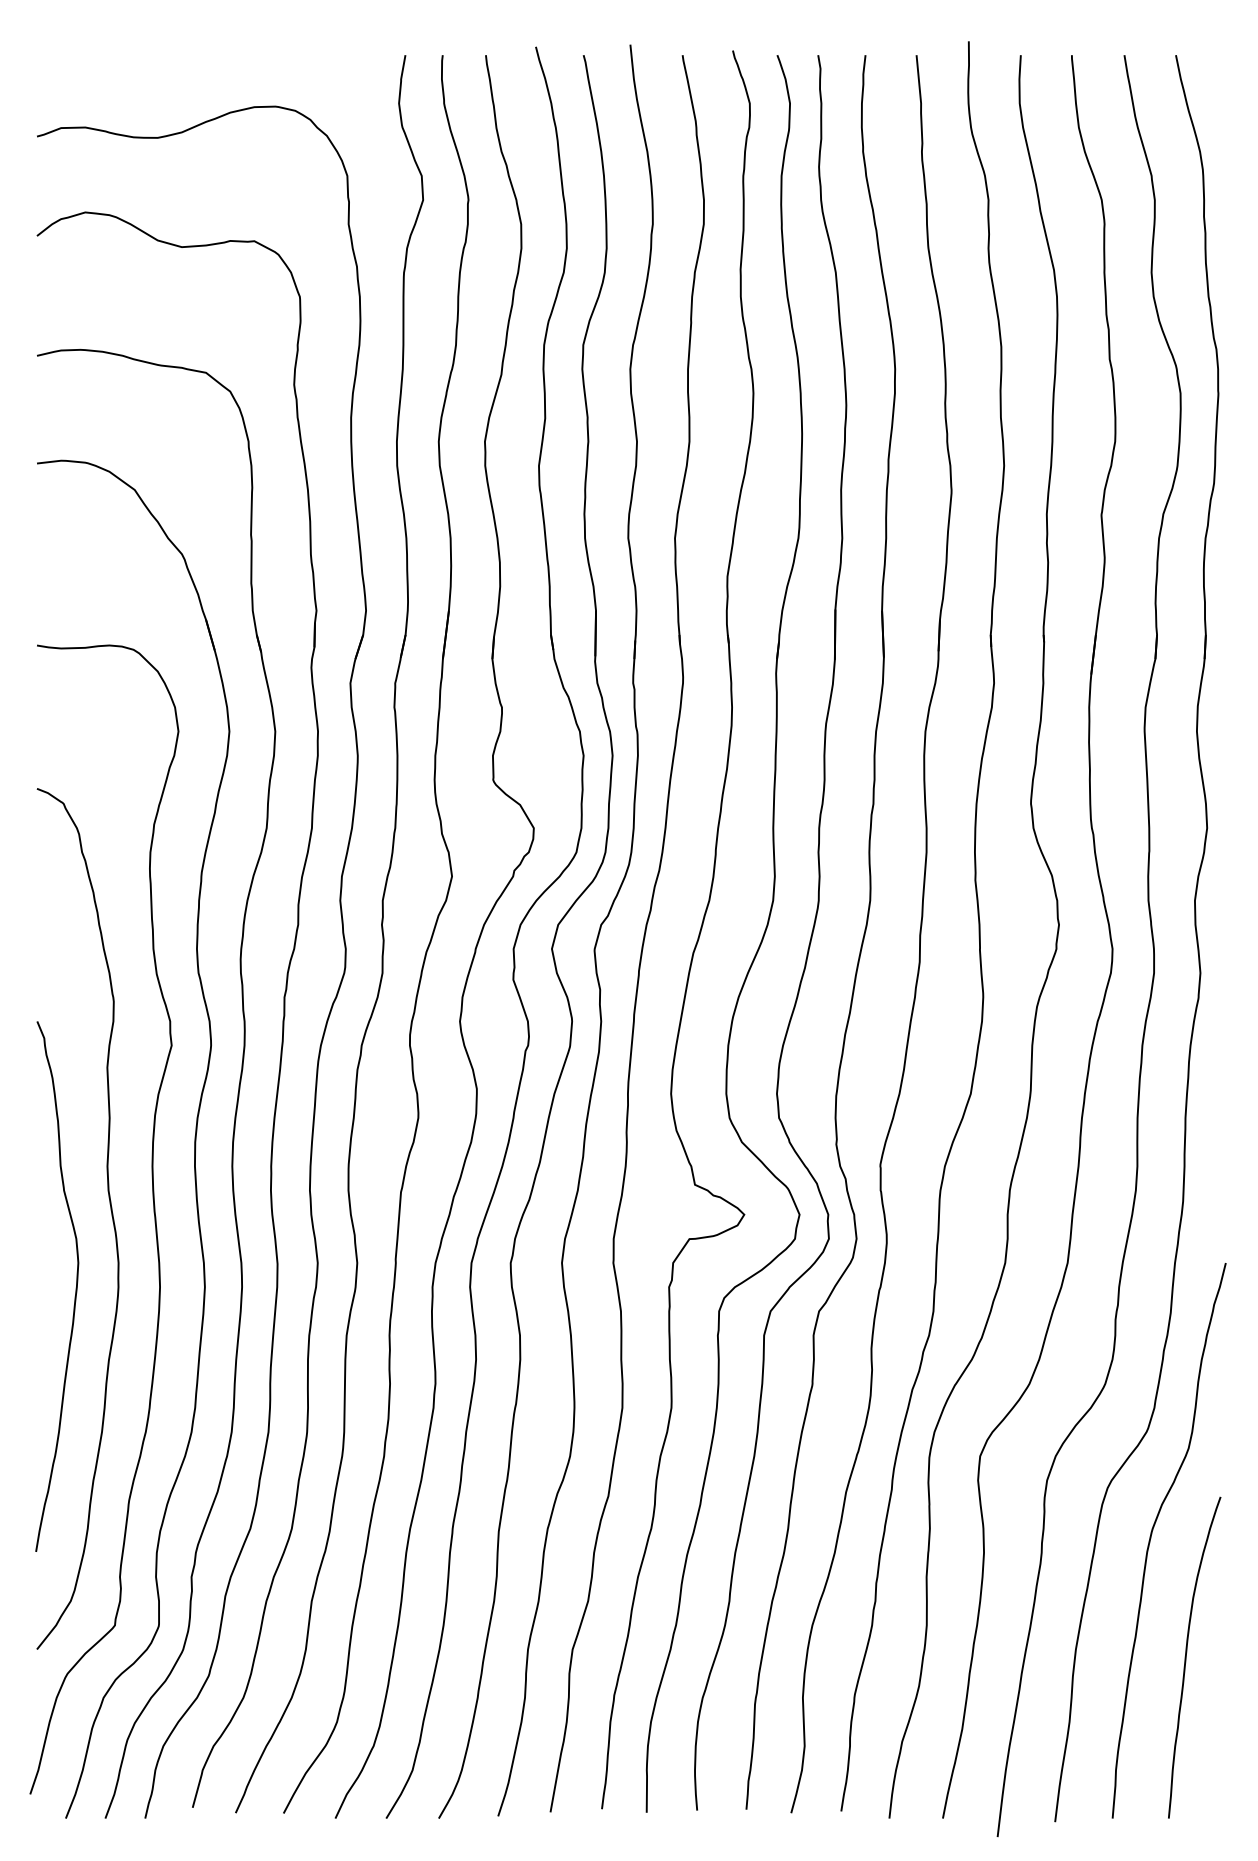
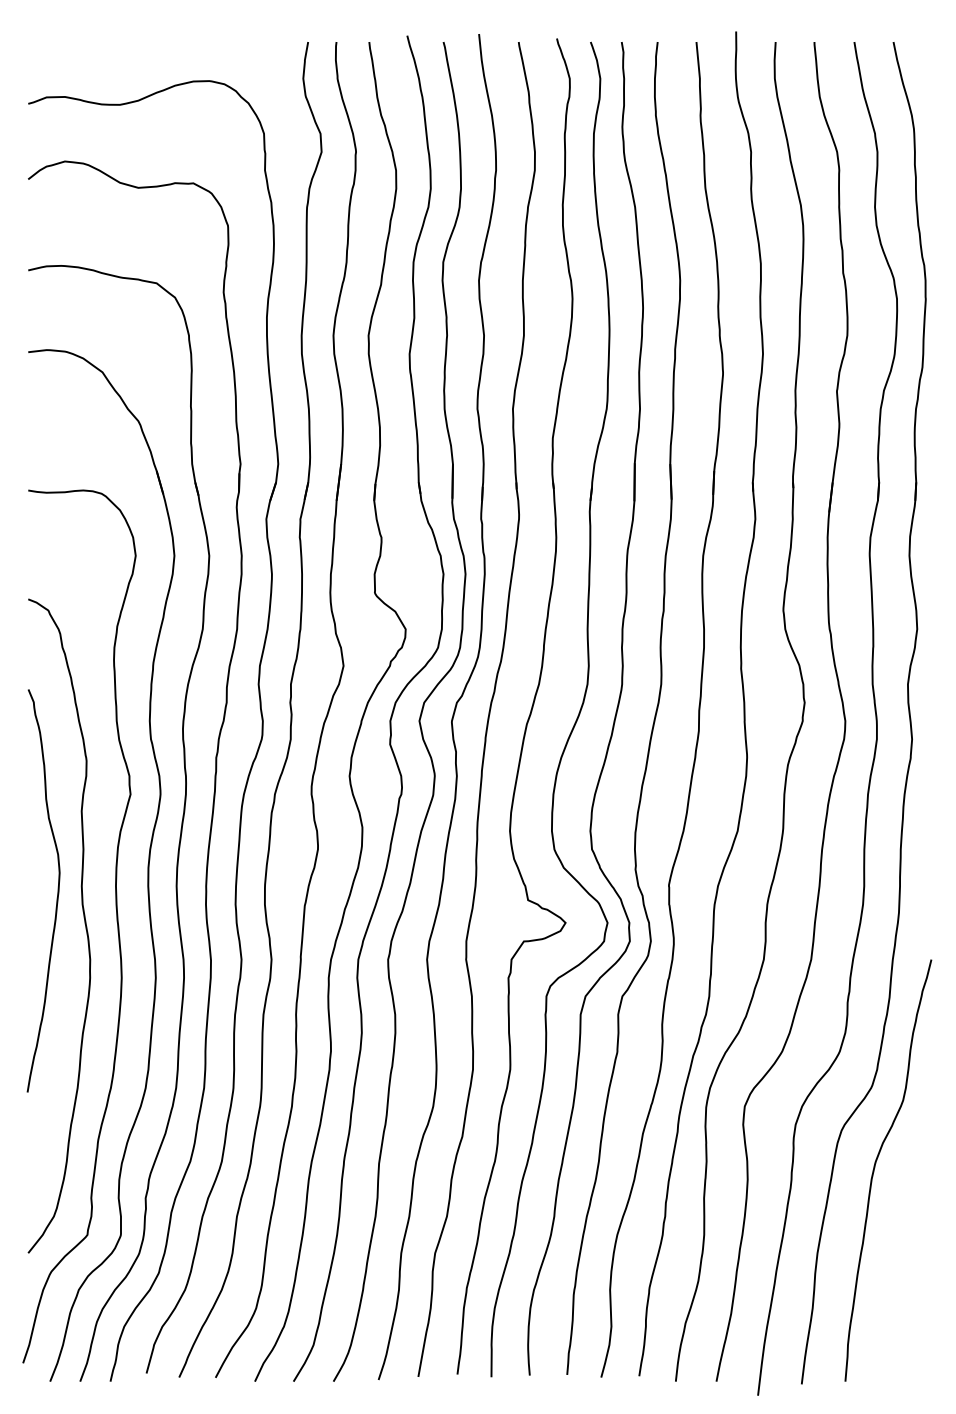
curve: (75, 1288) -> (57, 892), moved
curve: (1186, 1657) -> (901, 1259), removed

